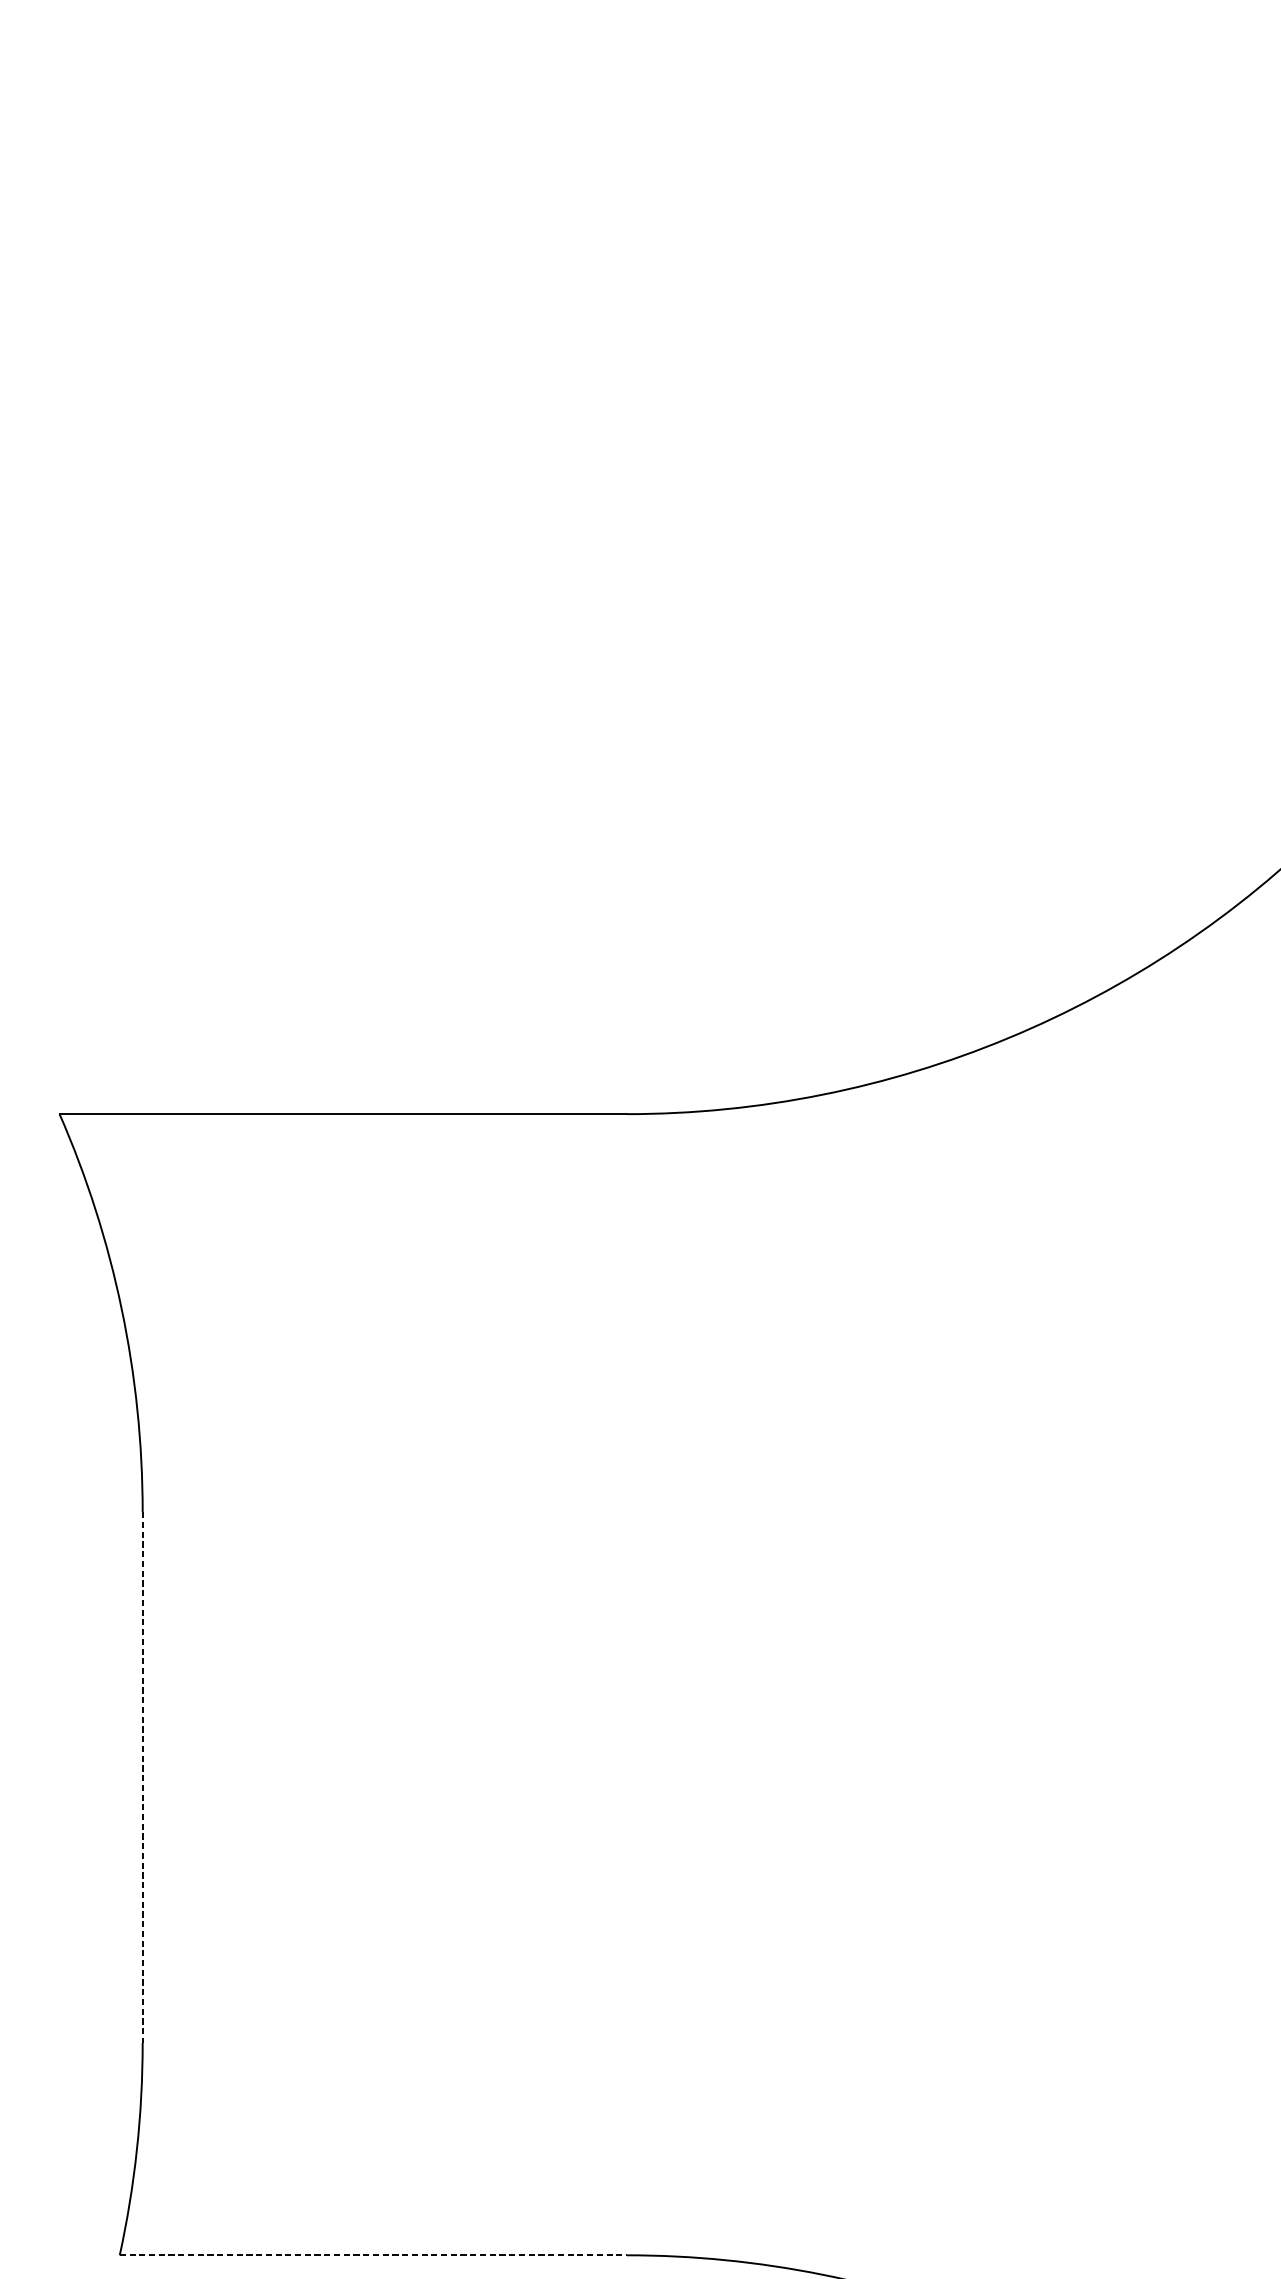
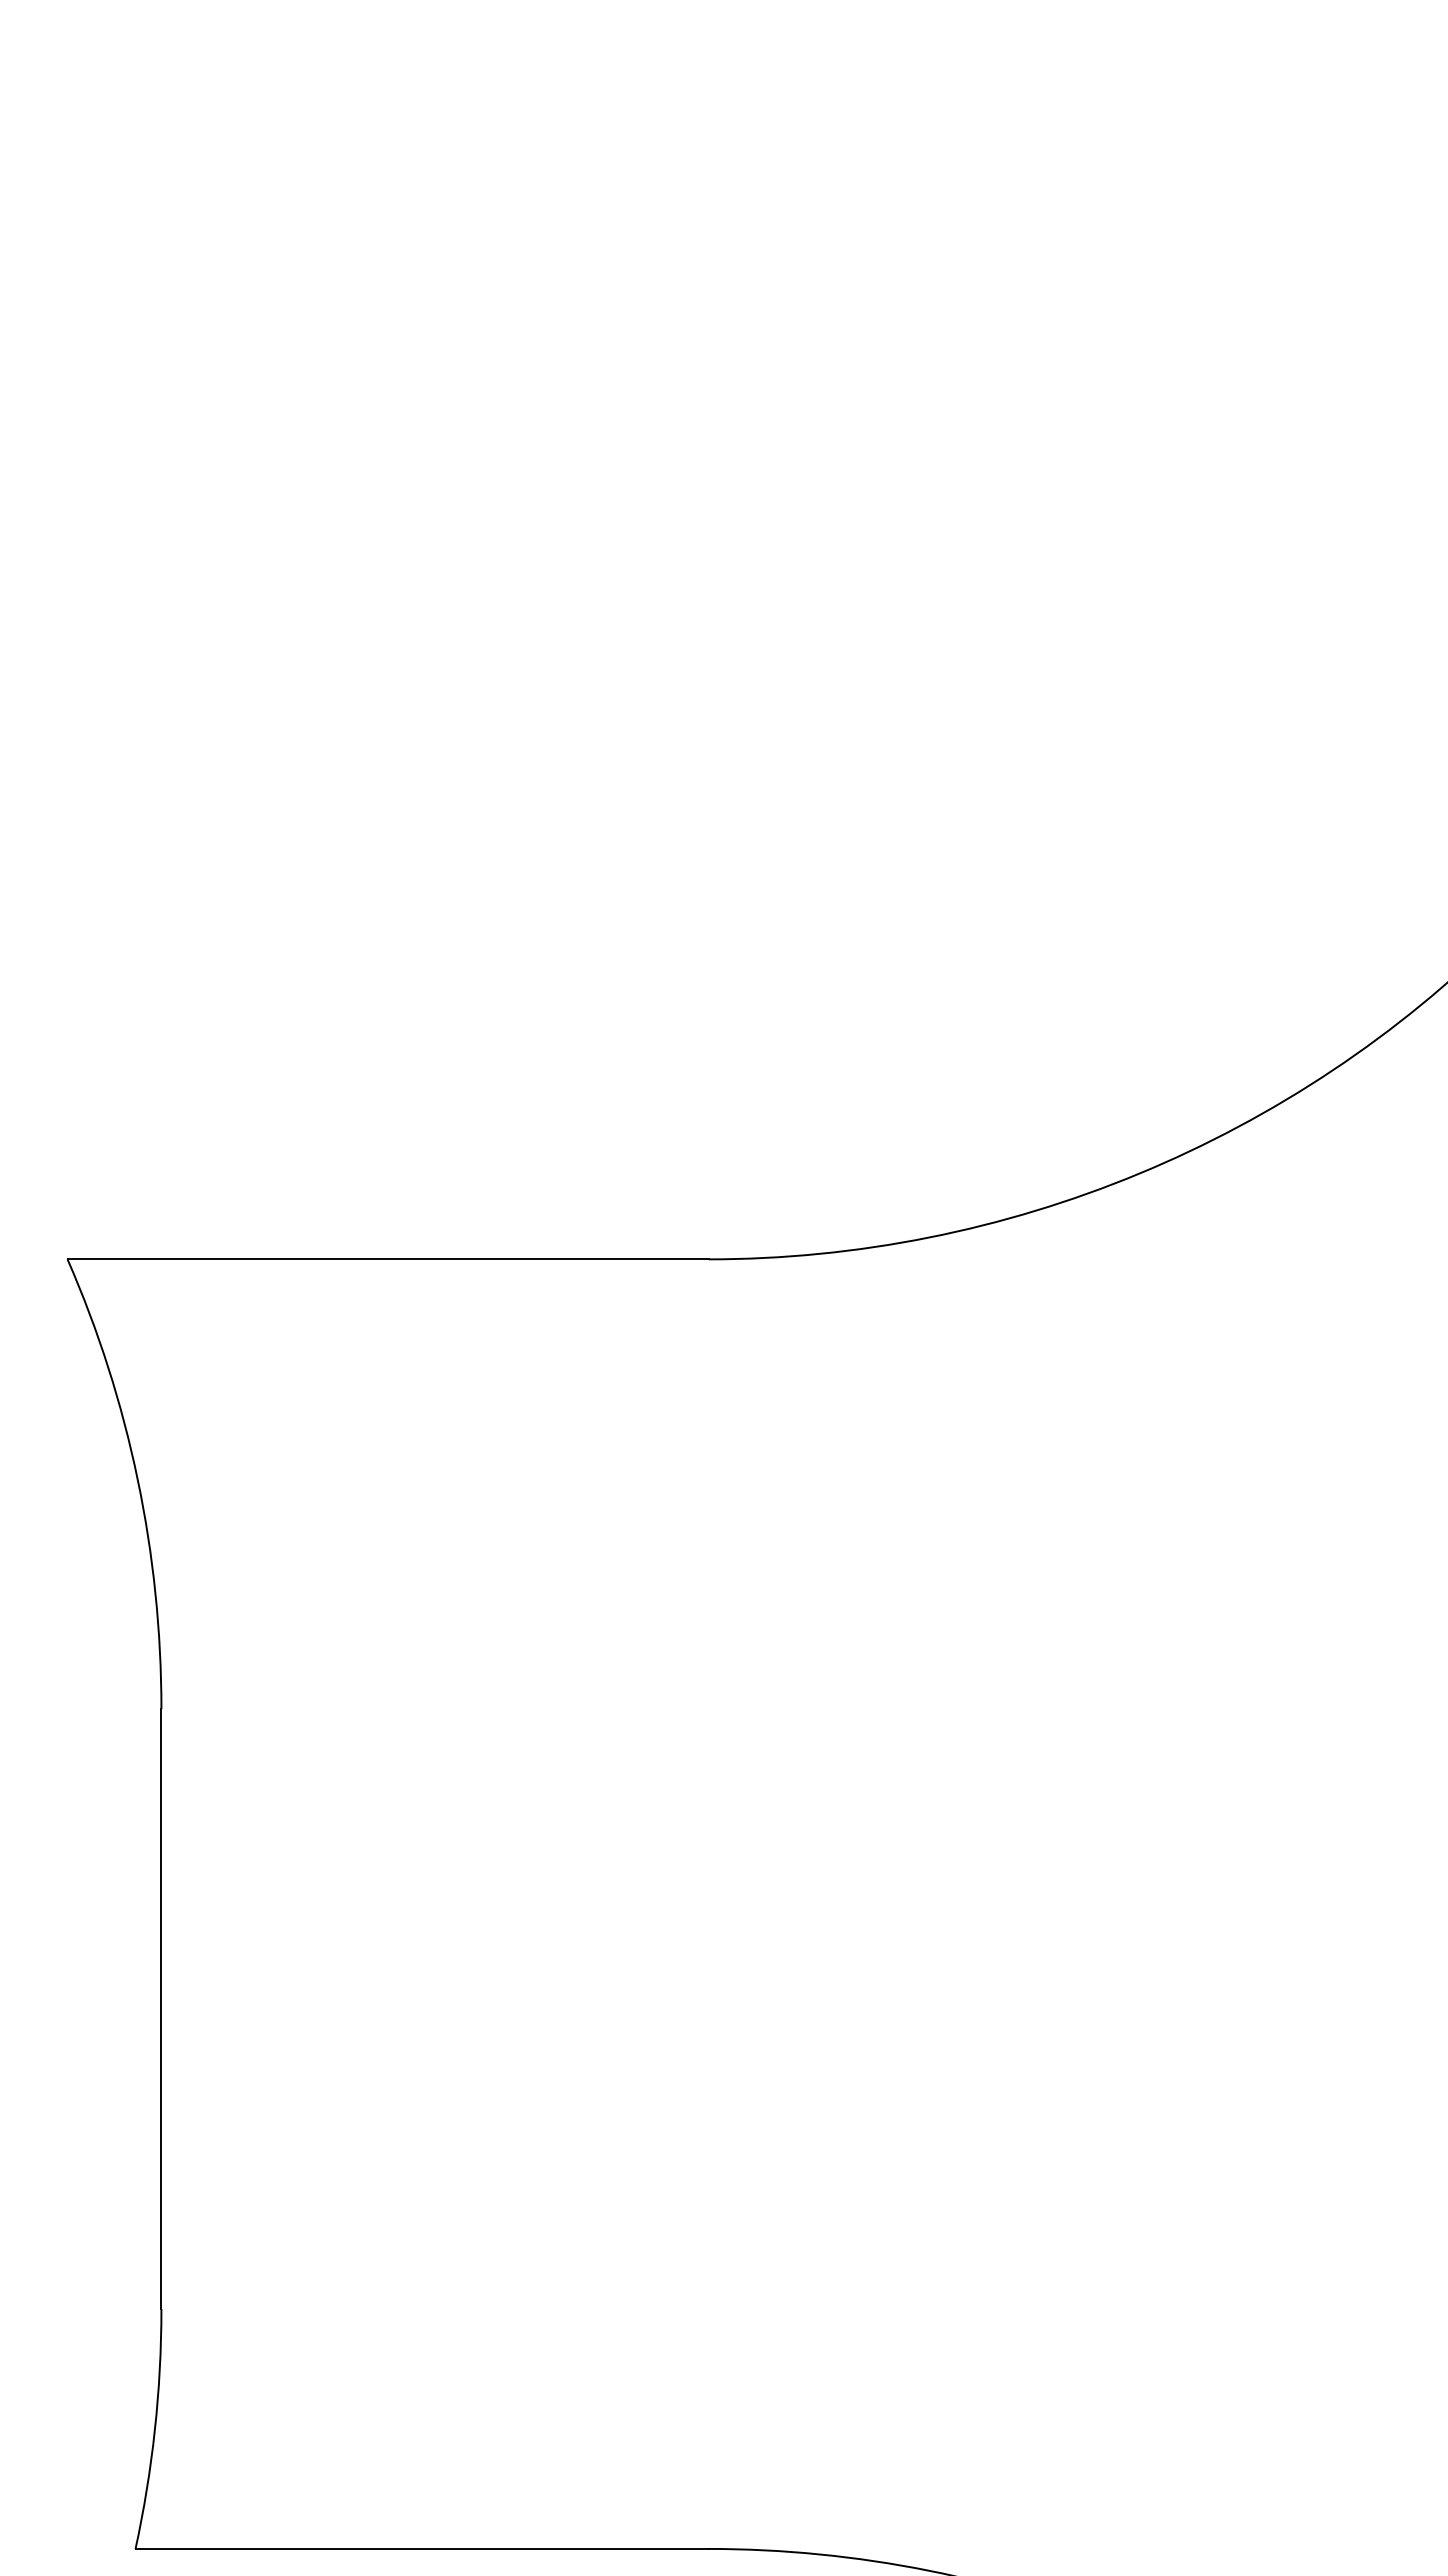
line: (142, 1777) -> (161, 2009), dashed -> solid
line: (373, 2254) -> (422, 2548), dashed -> solid

